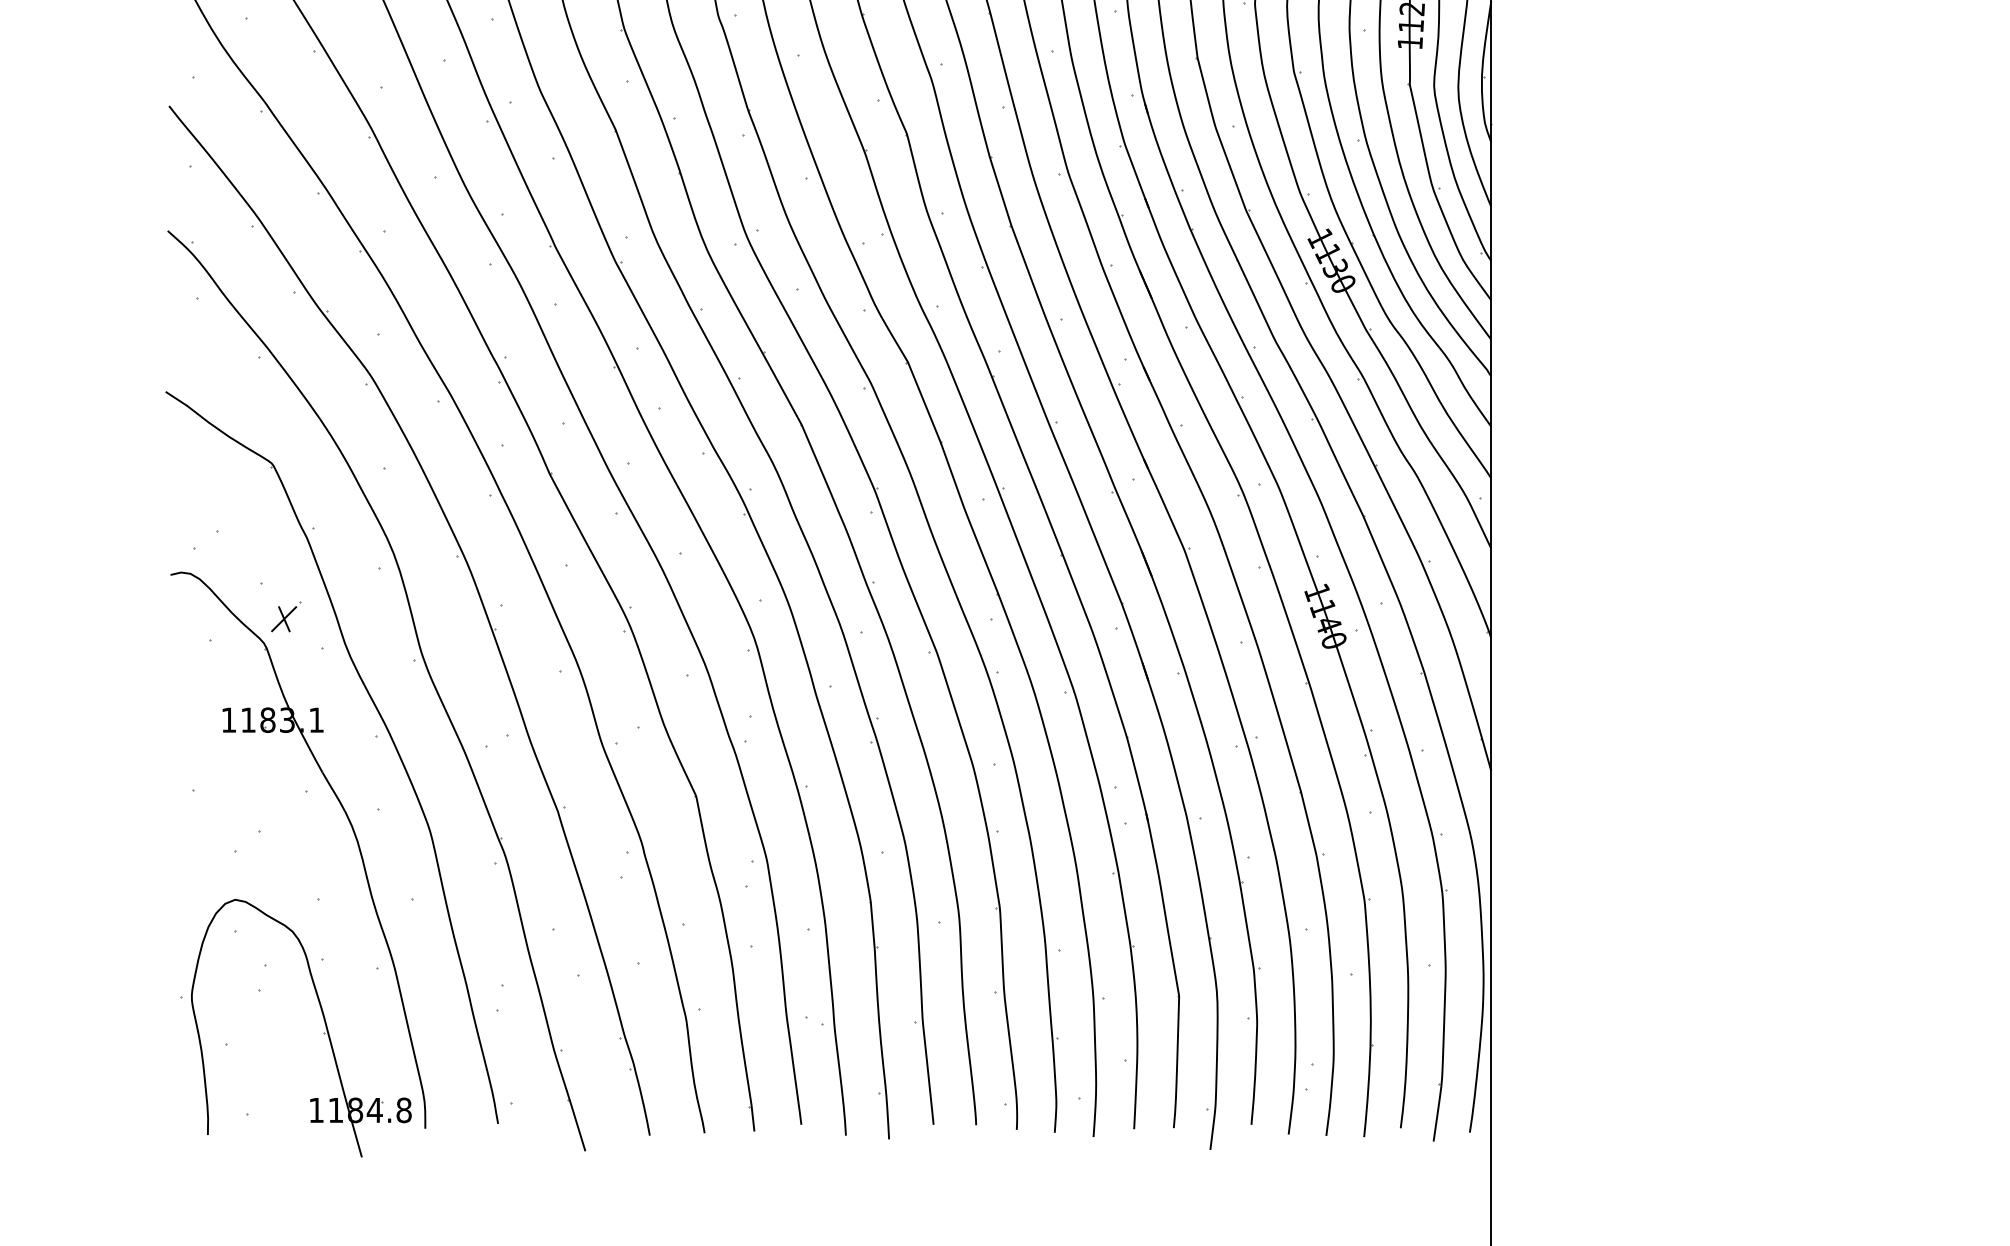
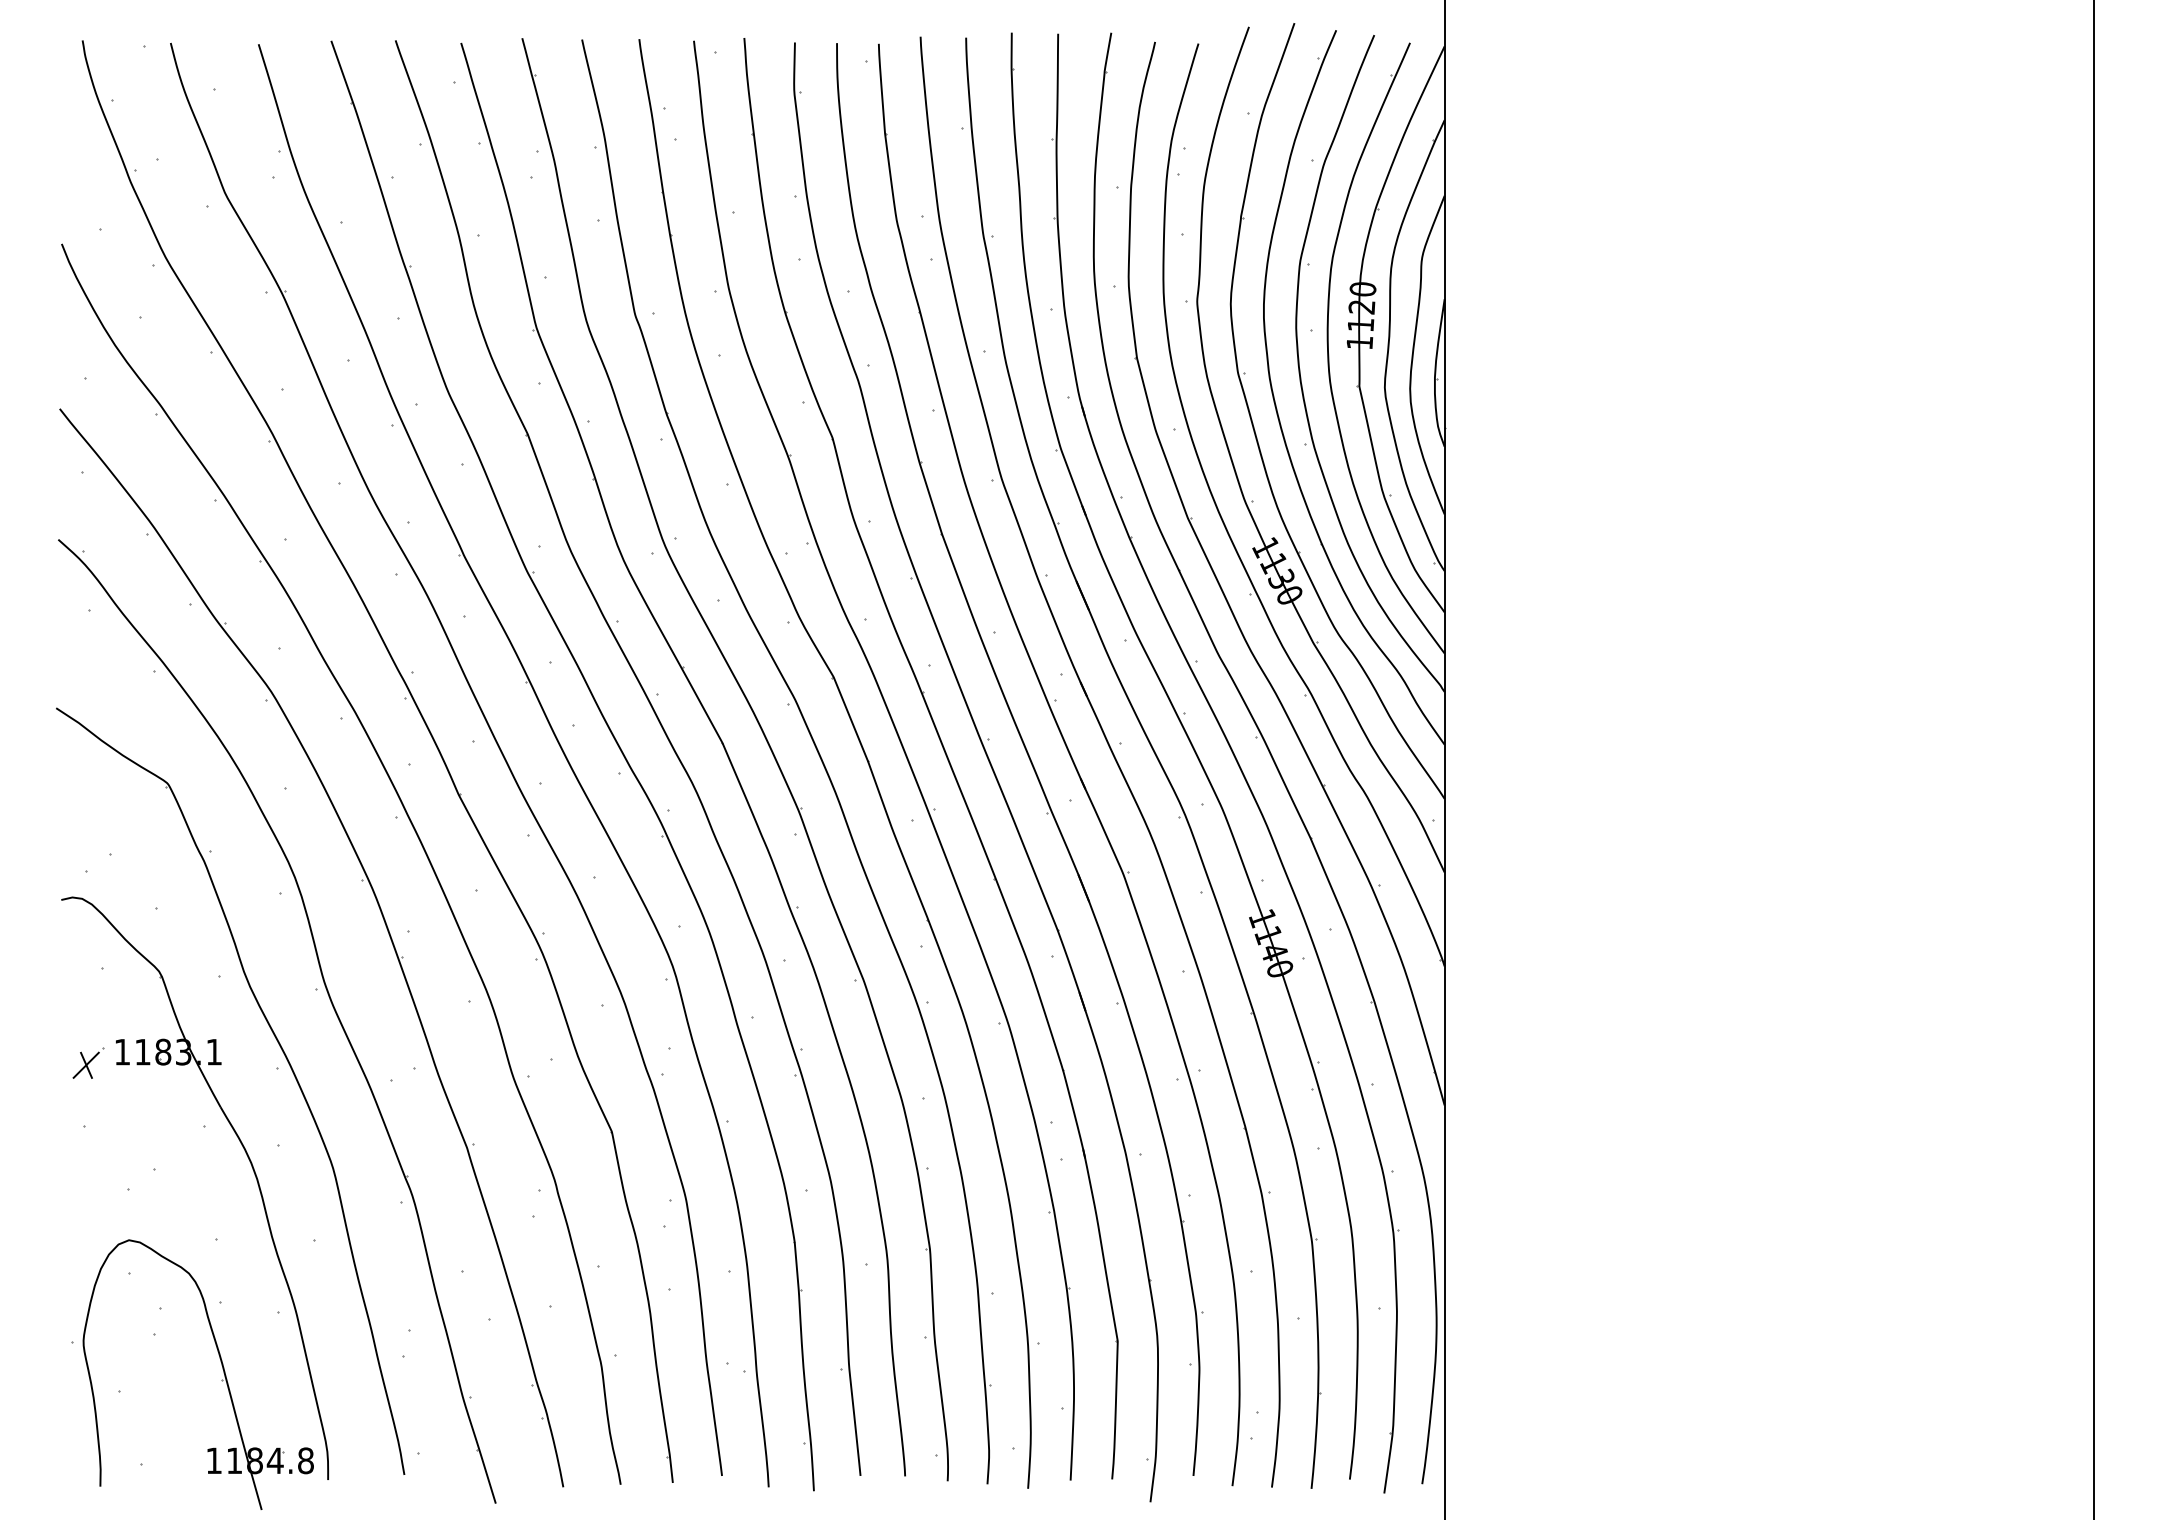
part: (286, 616) -> (88, 1062), moved

